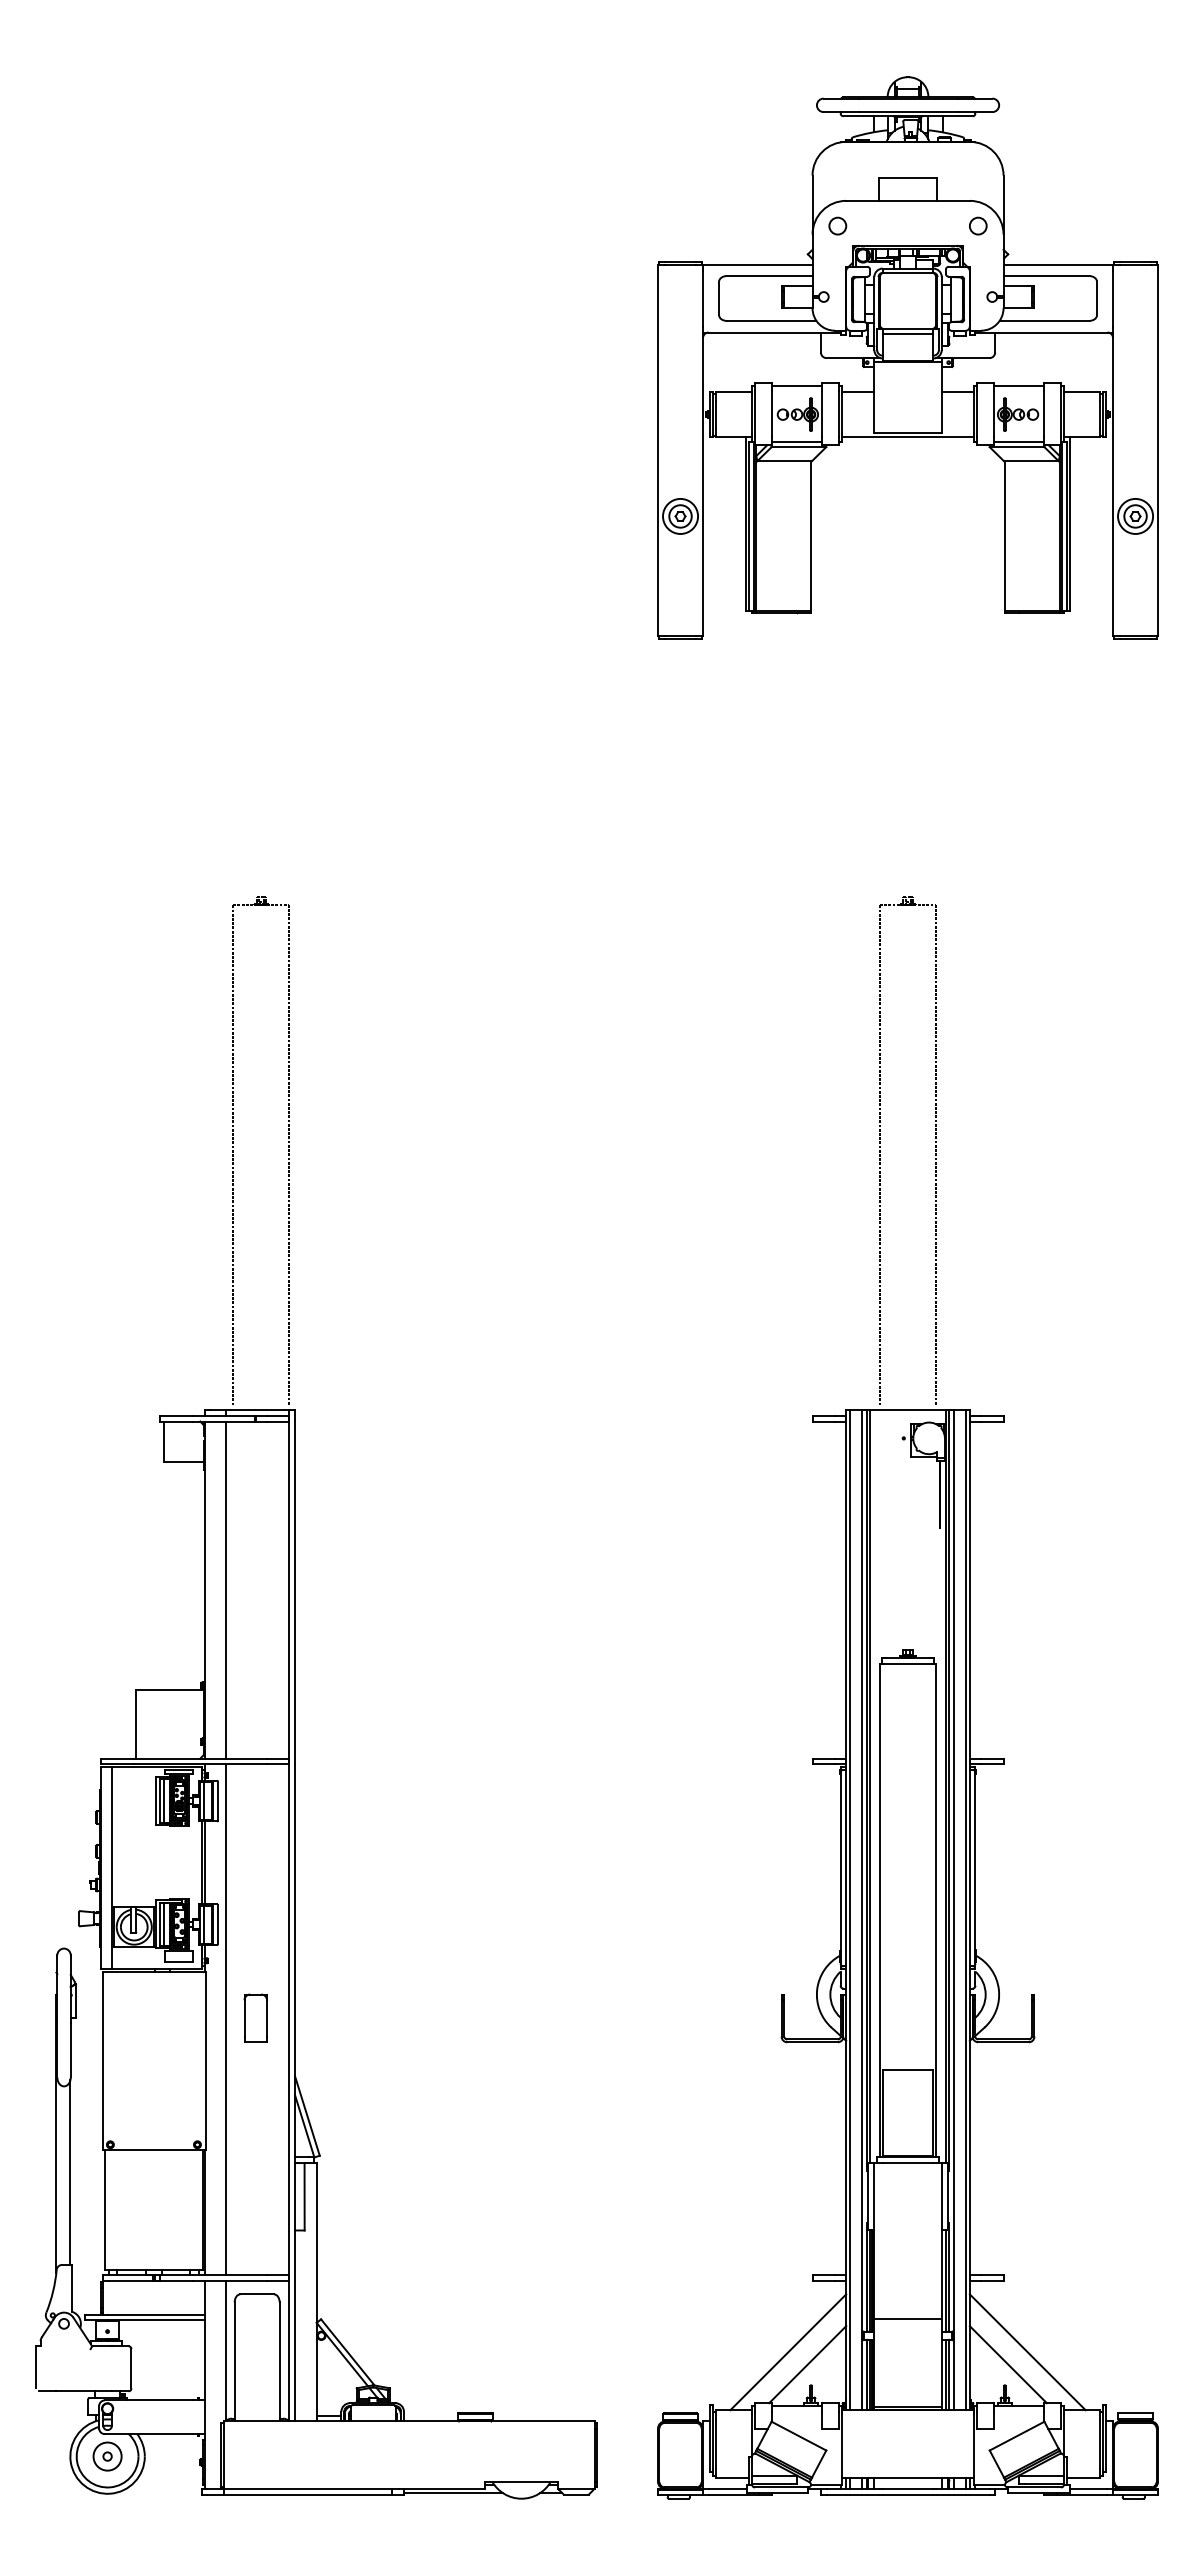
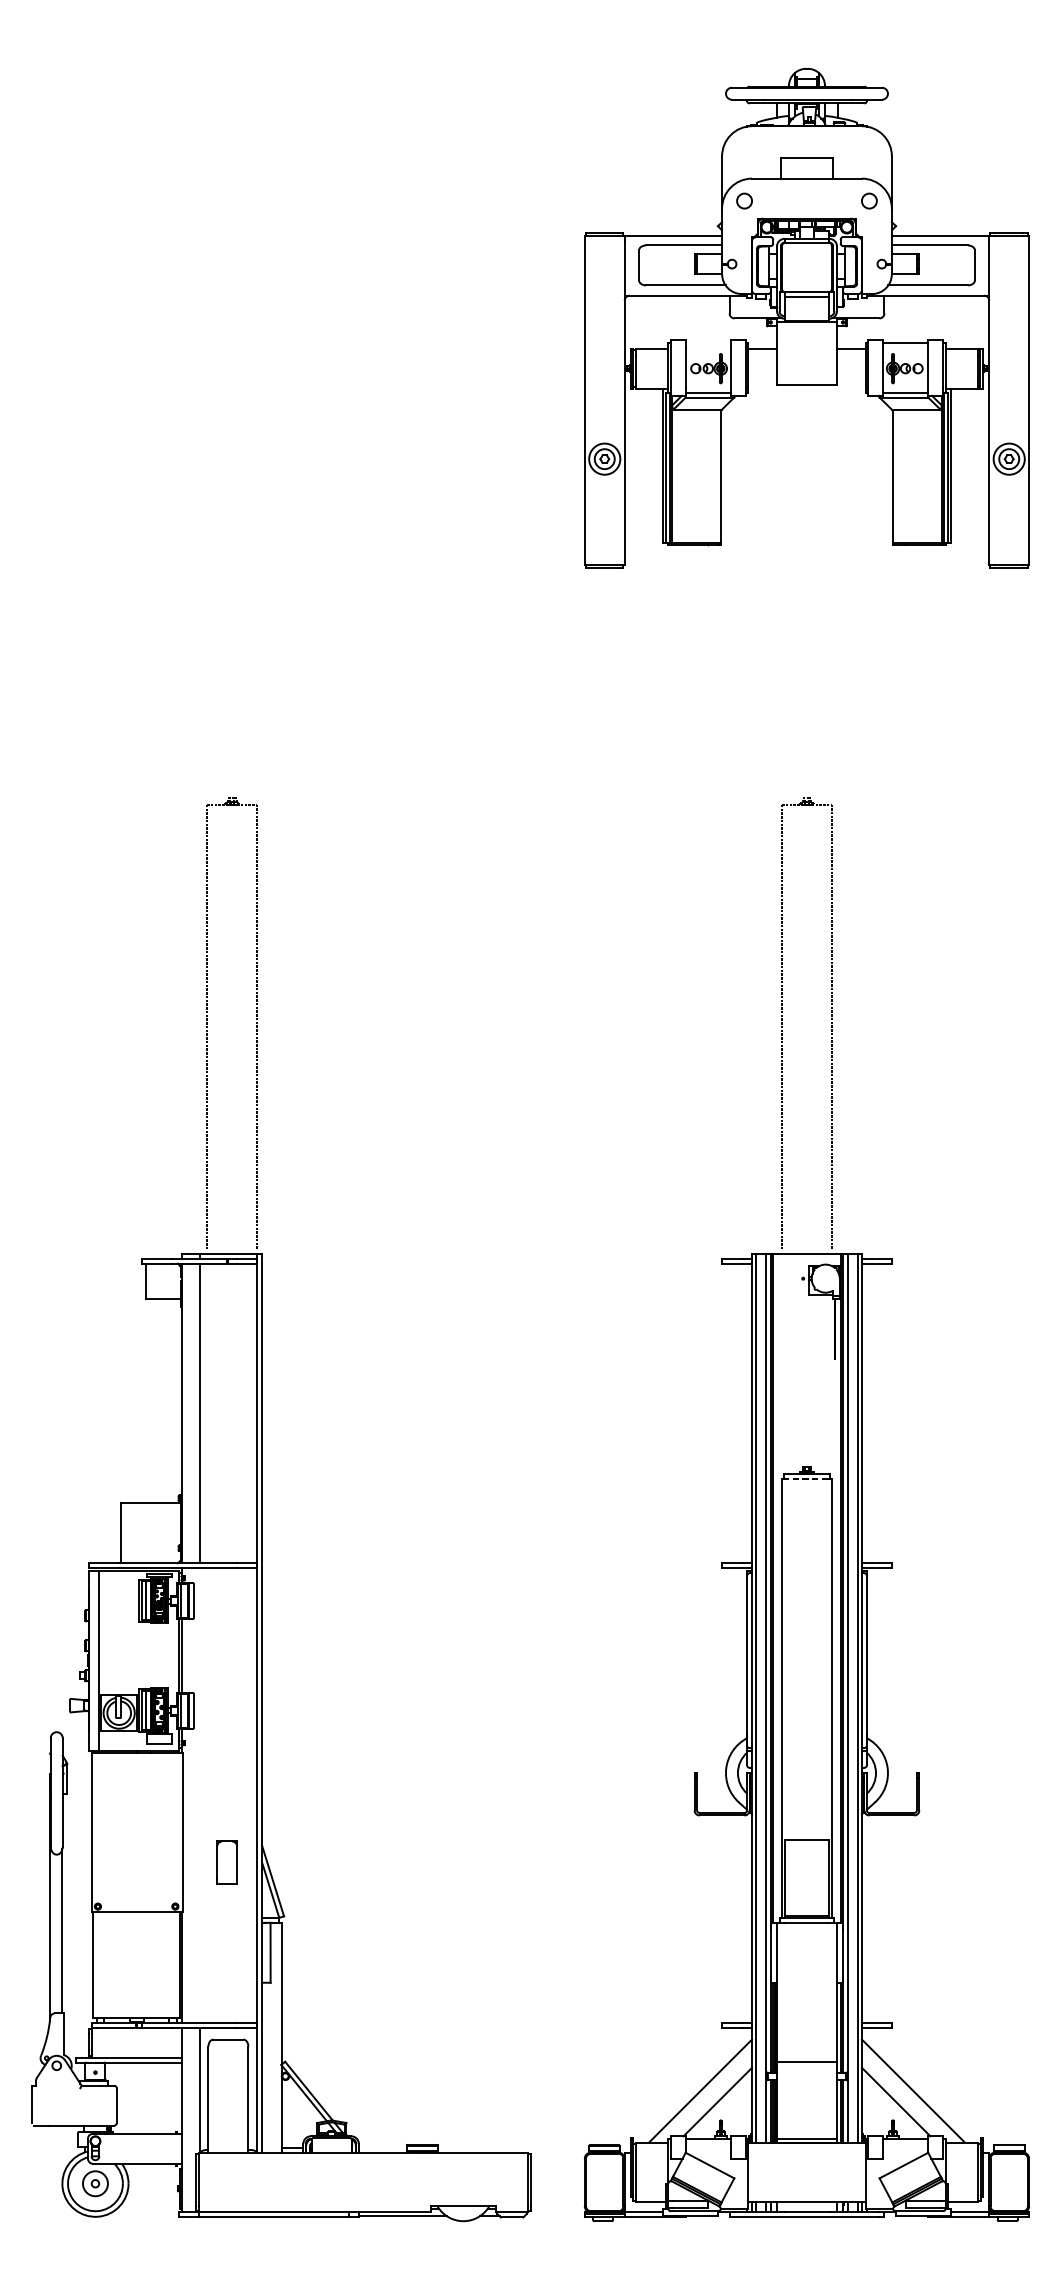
line: (796, 385) -> (707, 342), removed
line: (907, 437) -> (806, 388), removed
line: (908, 1663) -> (807, 1478), solid -> dashed
part: (255, 2017) -> (226, 1861), moved
line: (225, 2019) -> (200, 1795), removed

